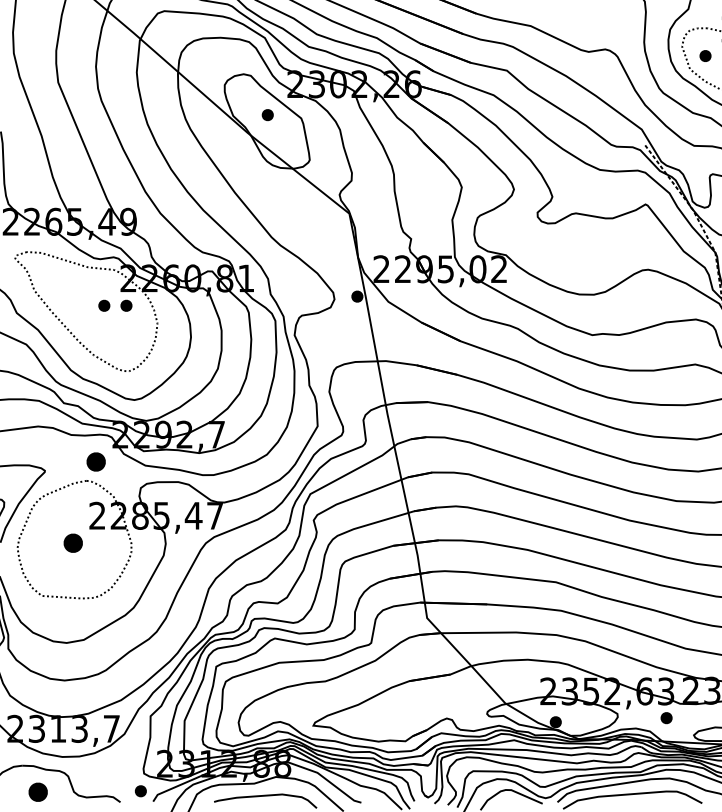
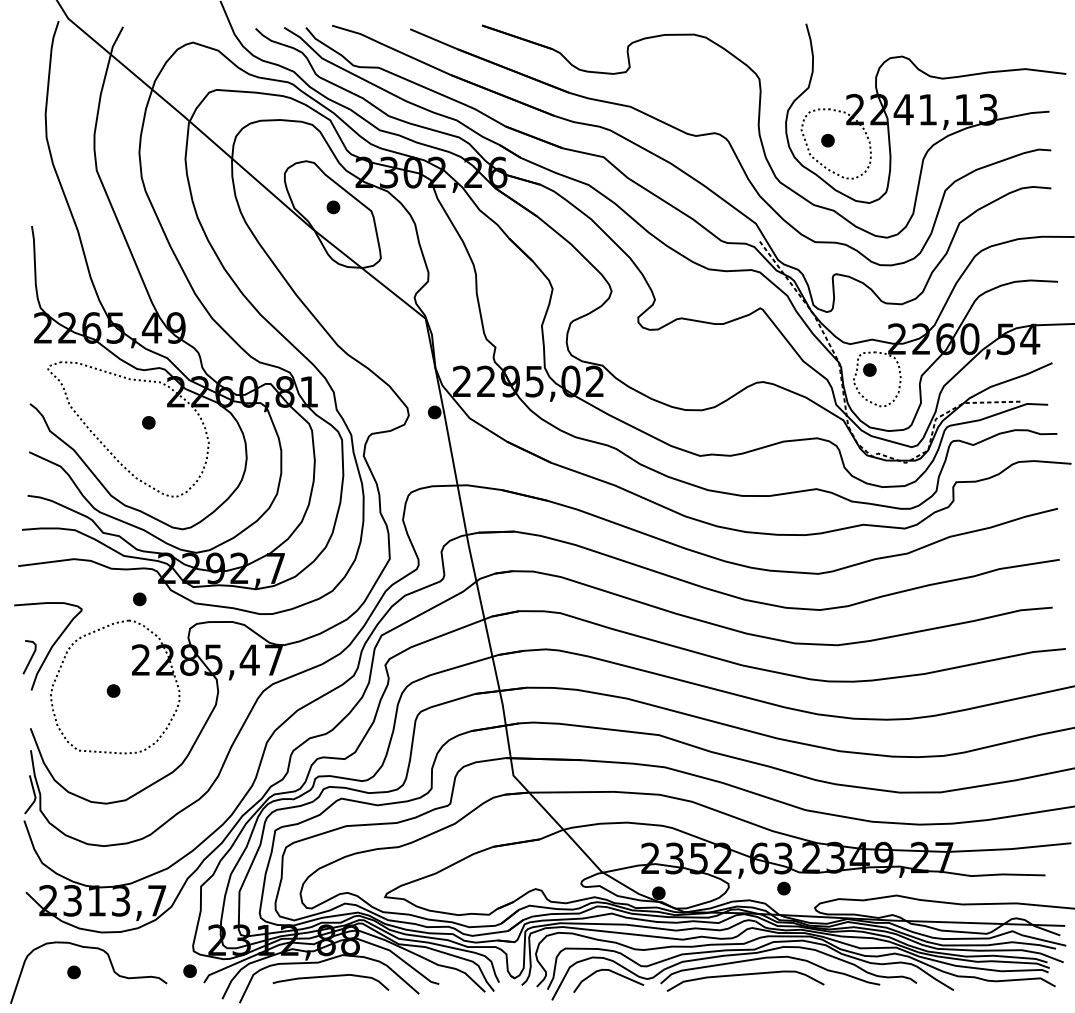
part: (126, 305) -> (173, 422), removed
part: (96, 462) -> (139, 599), size x0.62
part: (73, 542) -> (113, 690), size x0.62
part: (37, 792) -> (73, 972), size x0.62

